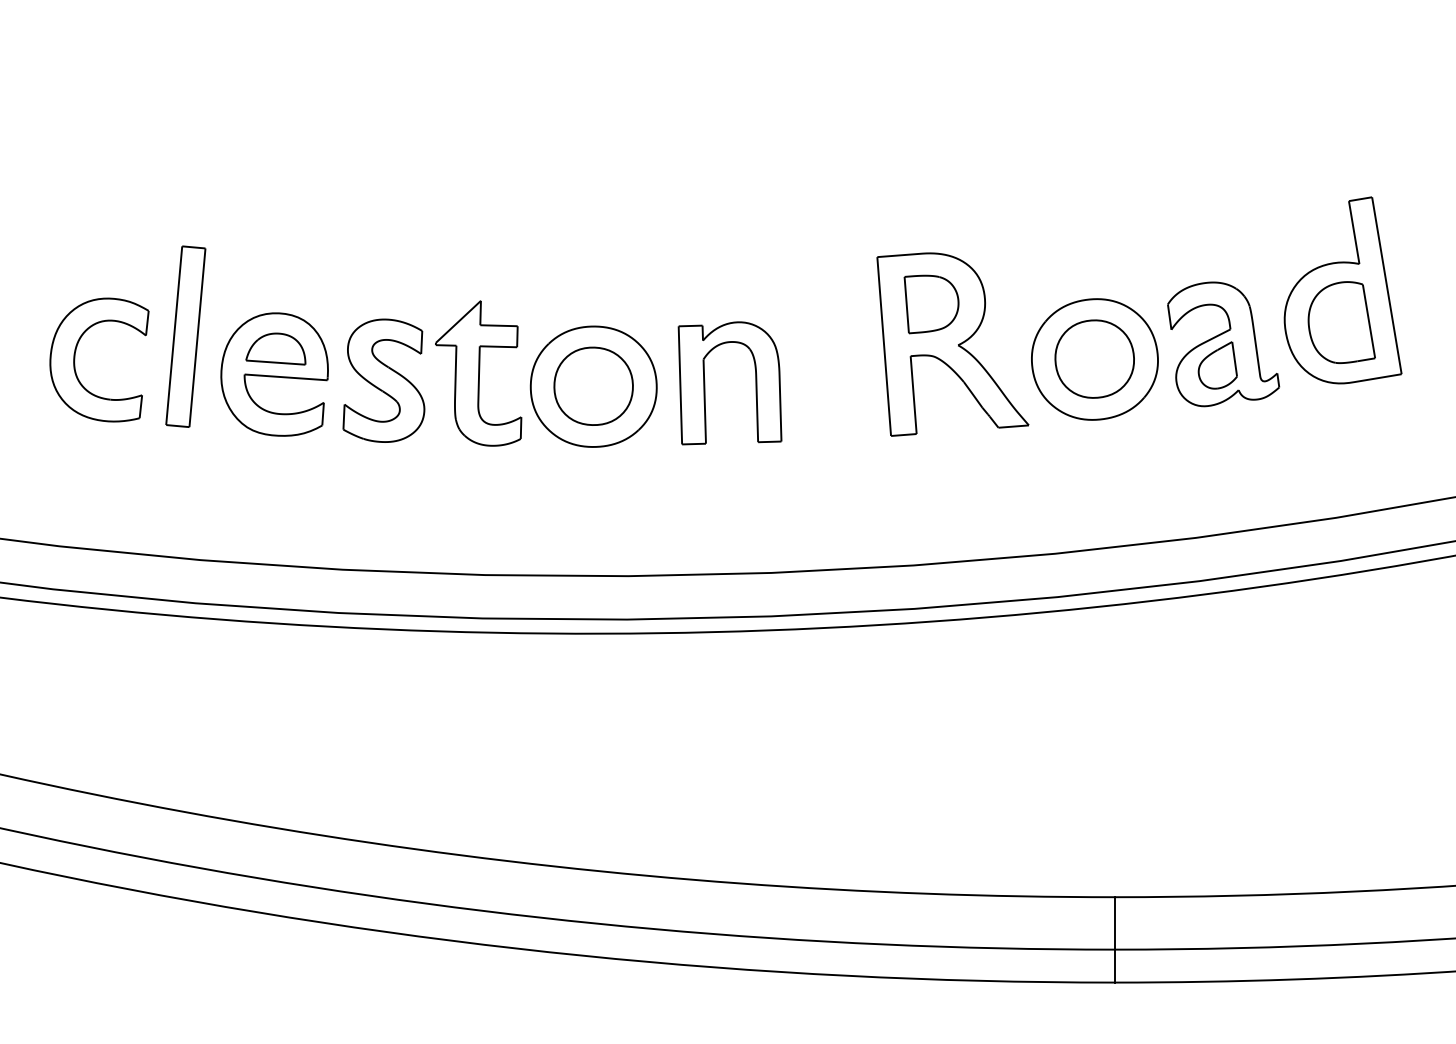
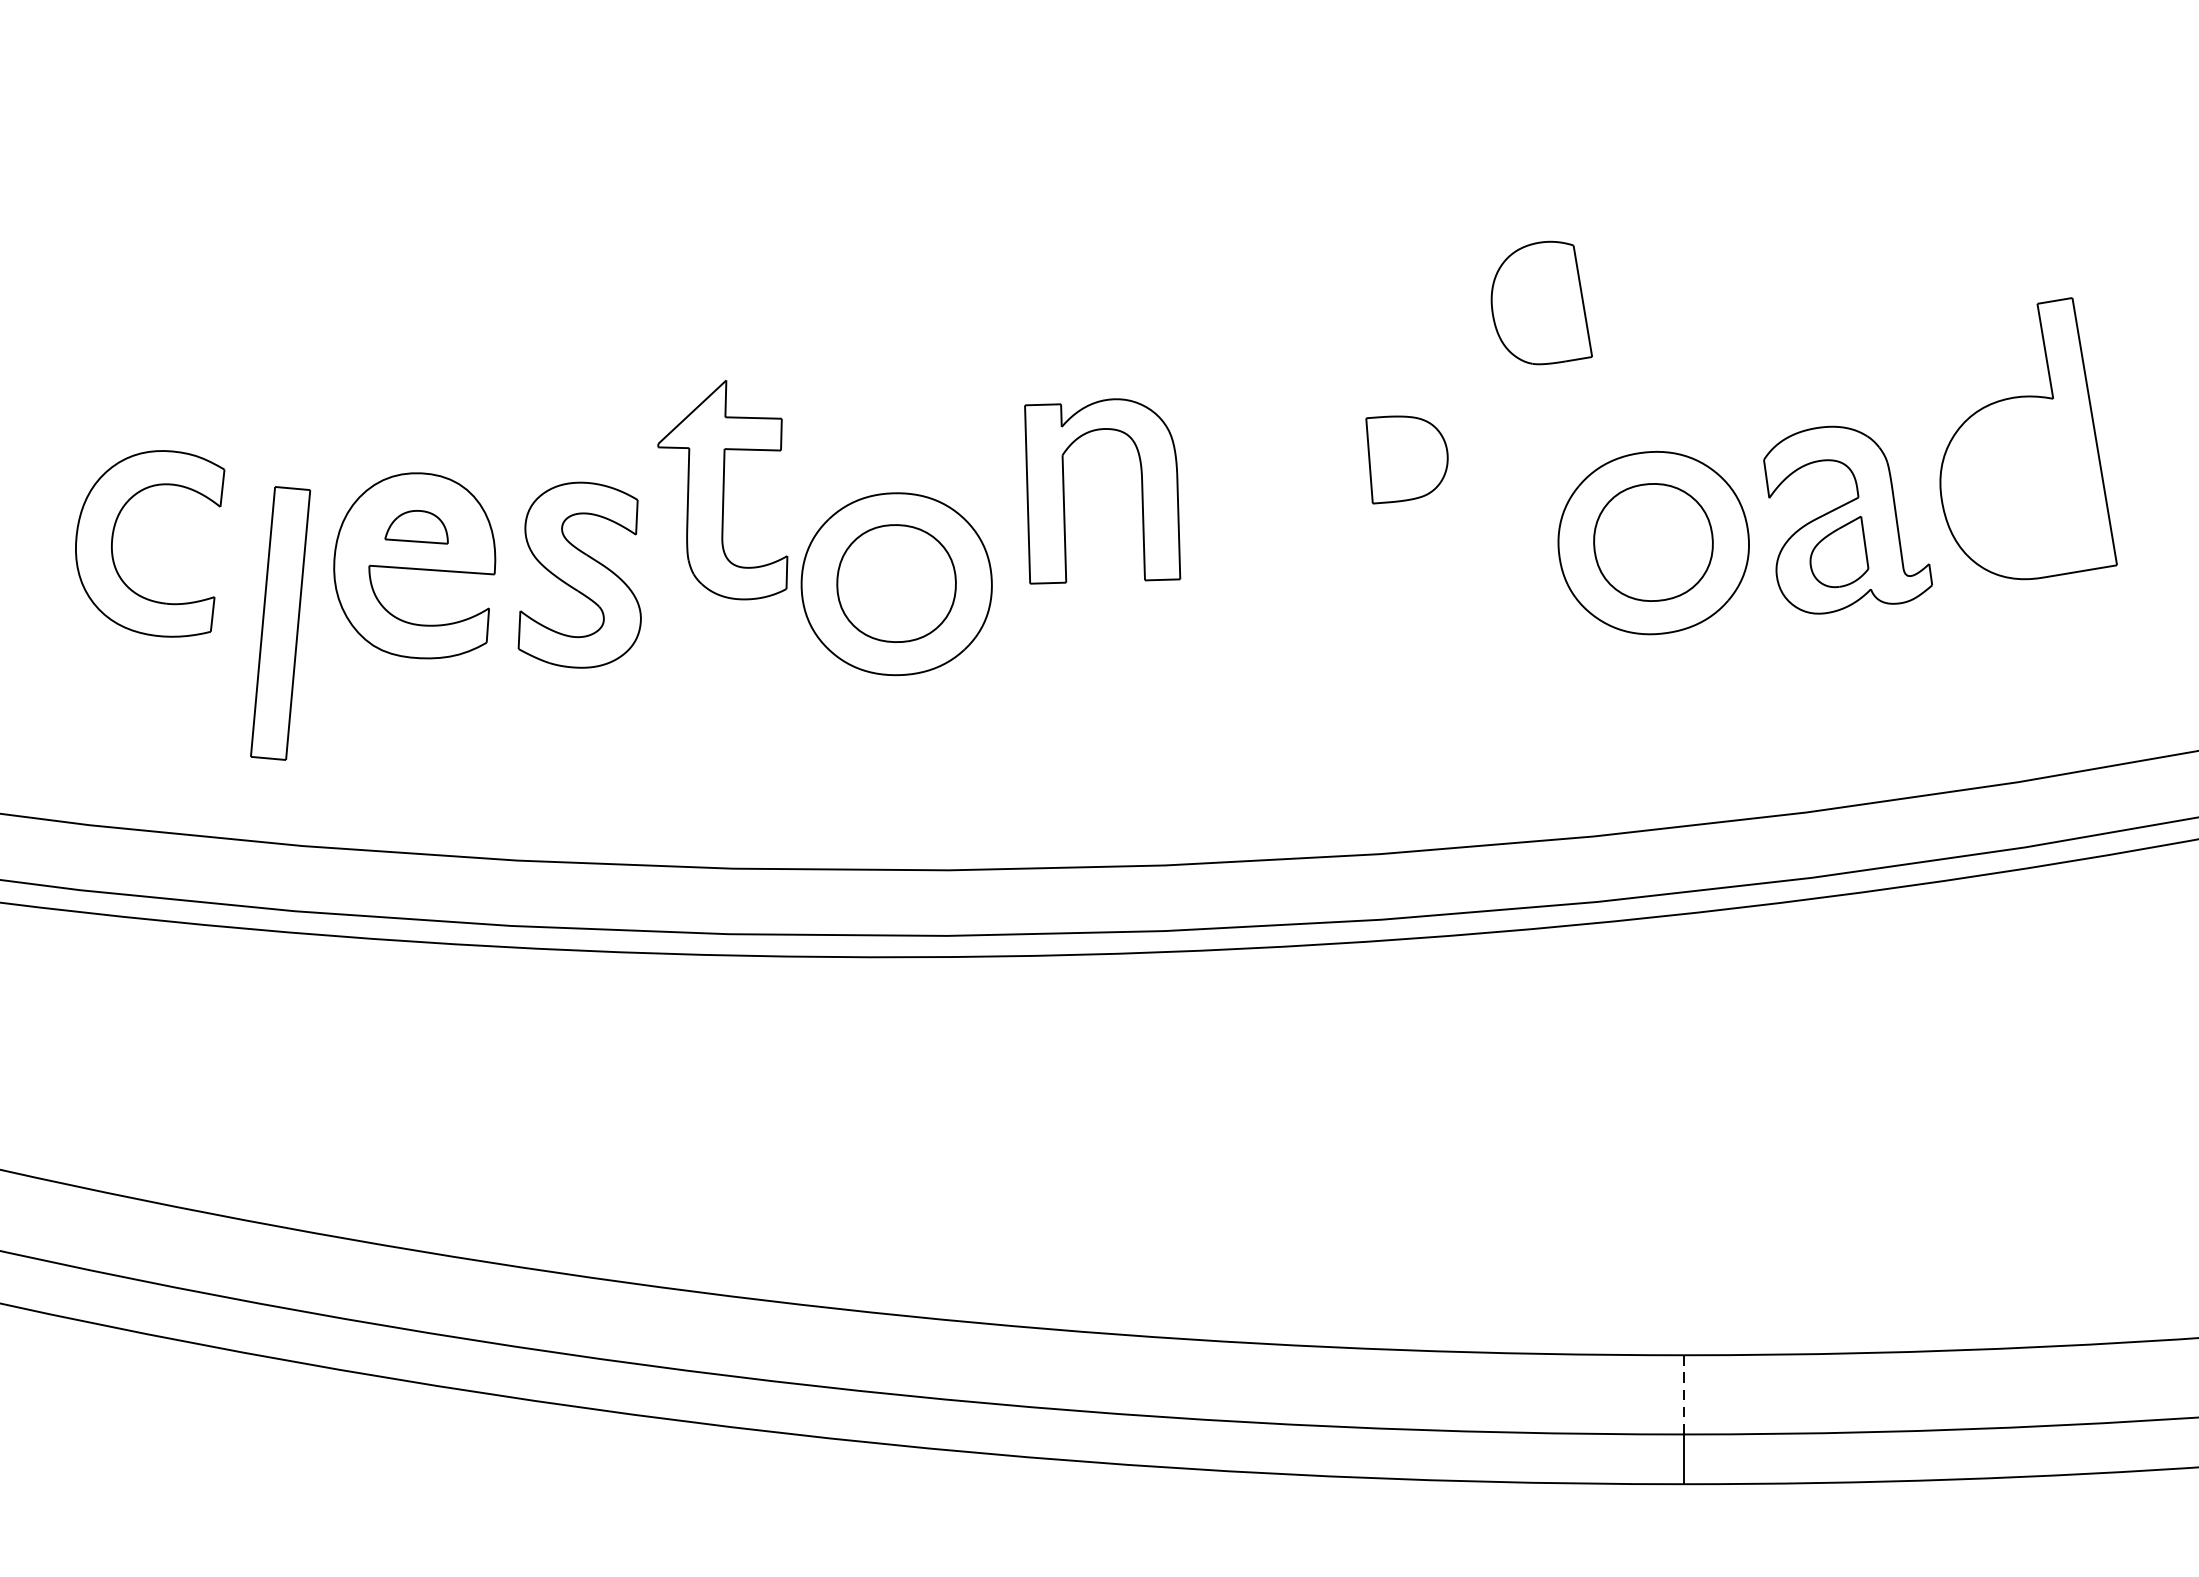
part: (1341, 322) -> (1541, 302), moved
part: (185, 336) -> (280, 623), moved
part: (952, 344) -> (1438, 520), removed
part: (275, 348) -> (415, 526), size x0.7
part: (478, 373) -> (722, 490), moved
part: (705, 383) -> (1065, 491), moved
line: (1114, 923) -> (1683, 1394), solid -> dashed

